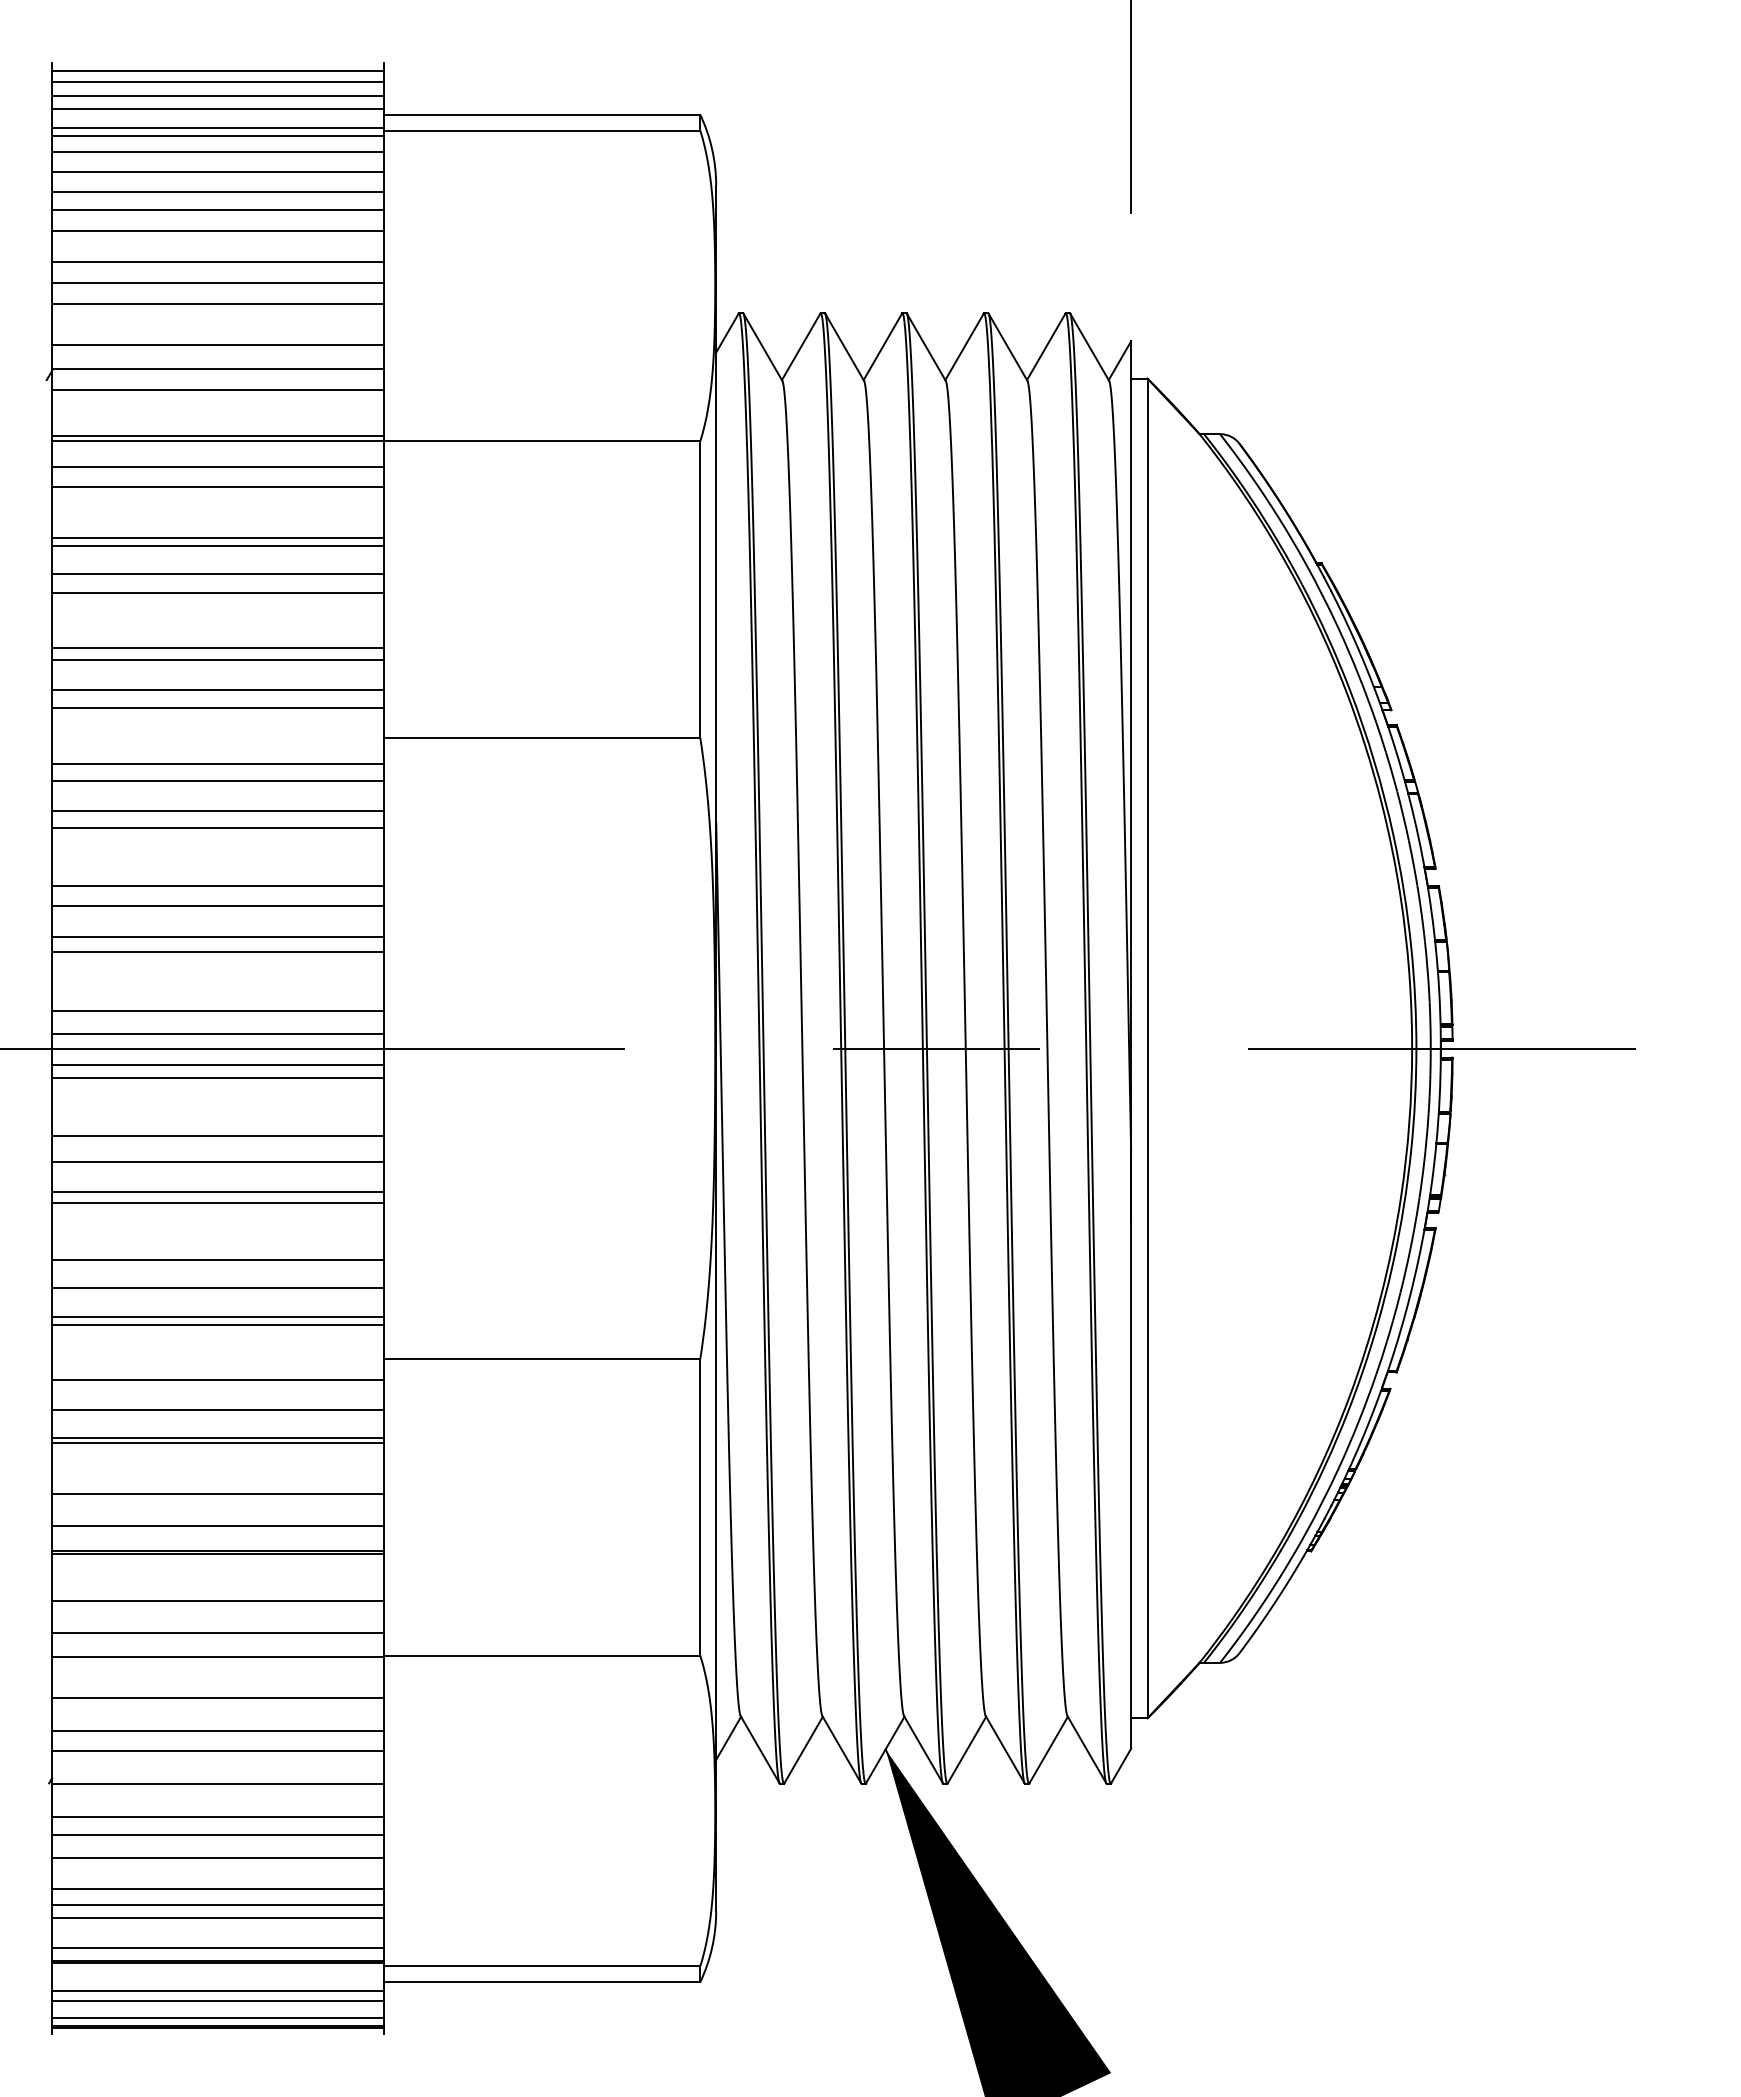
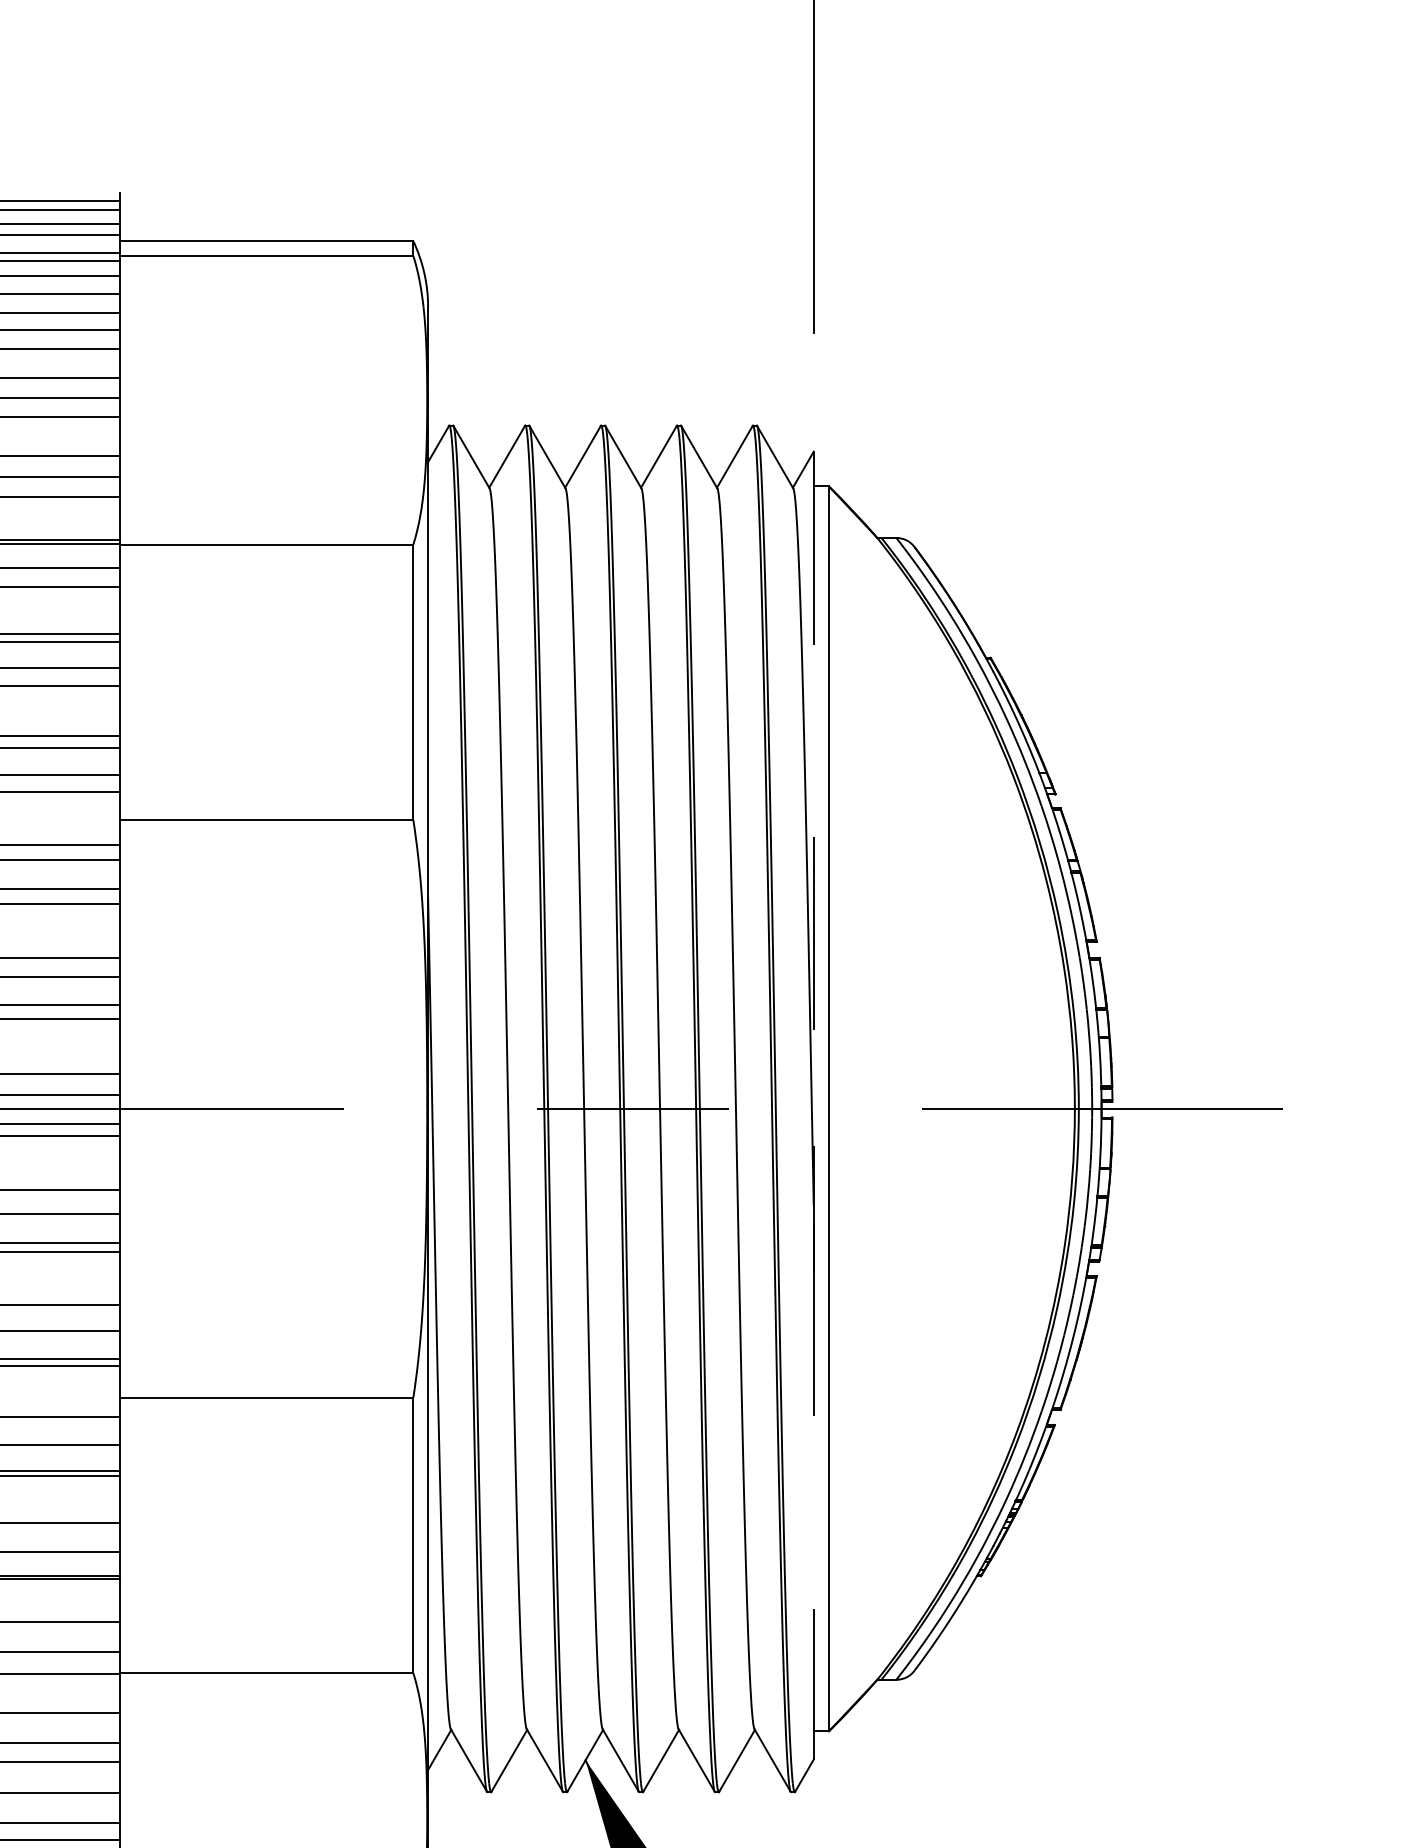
line: (1131, 1044) -> (814, 1105), solid -> dashed

